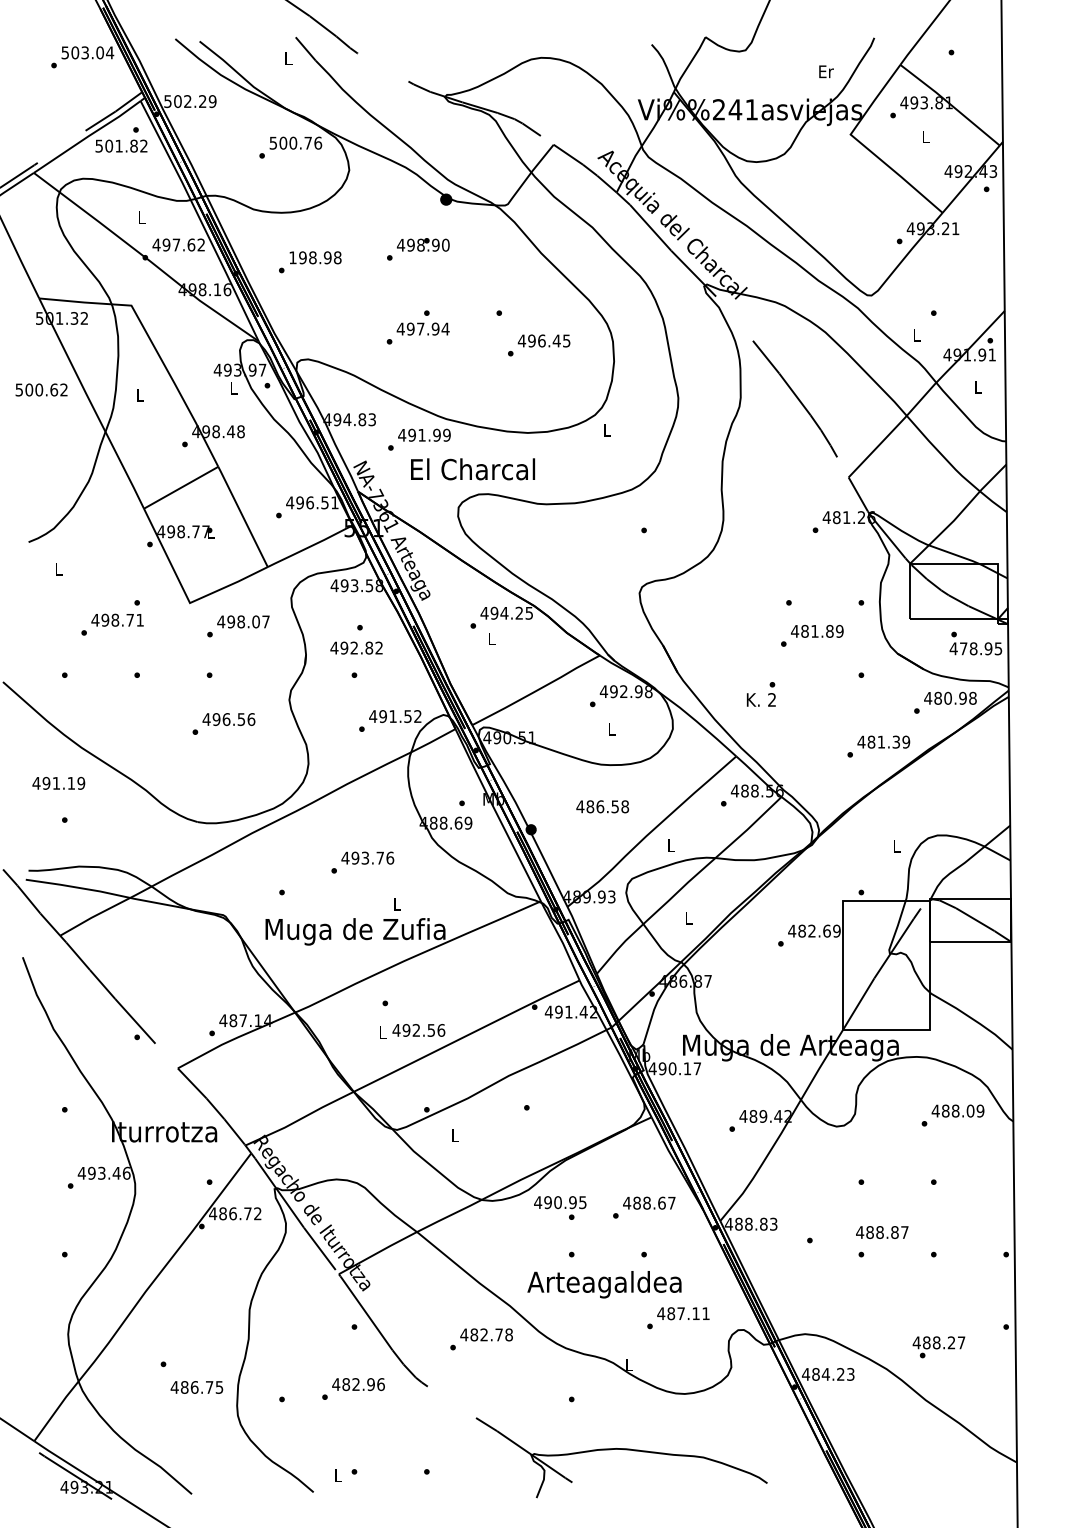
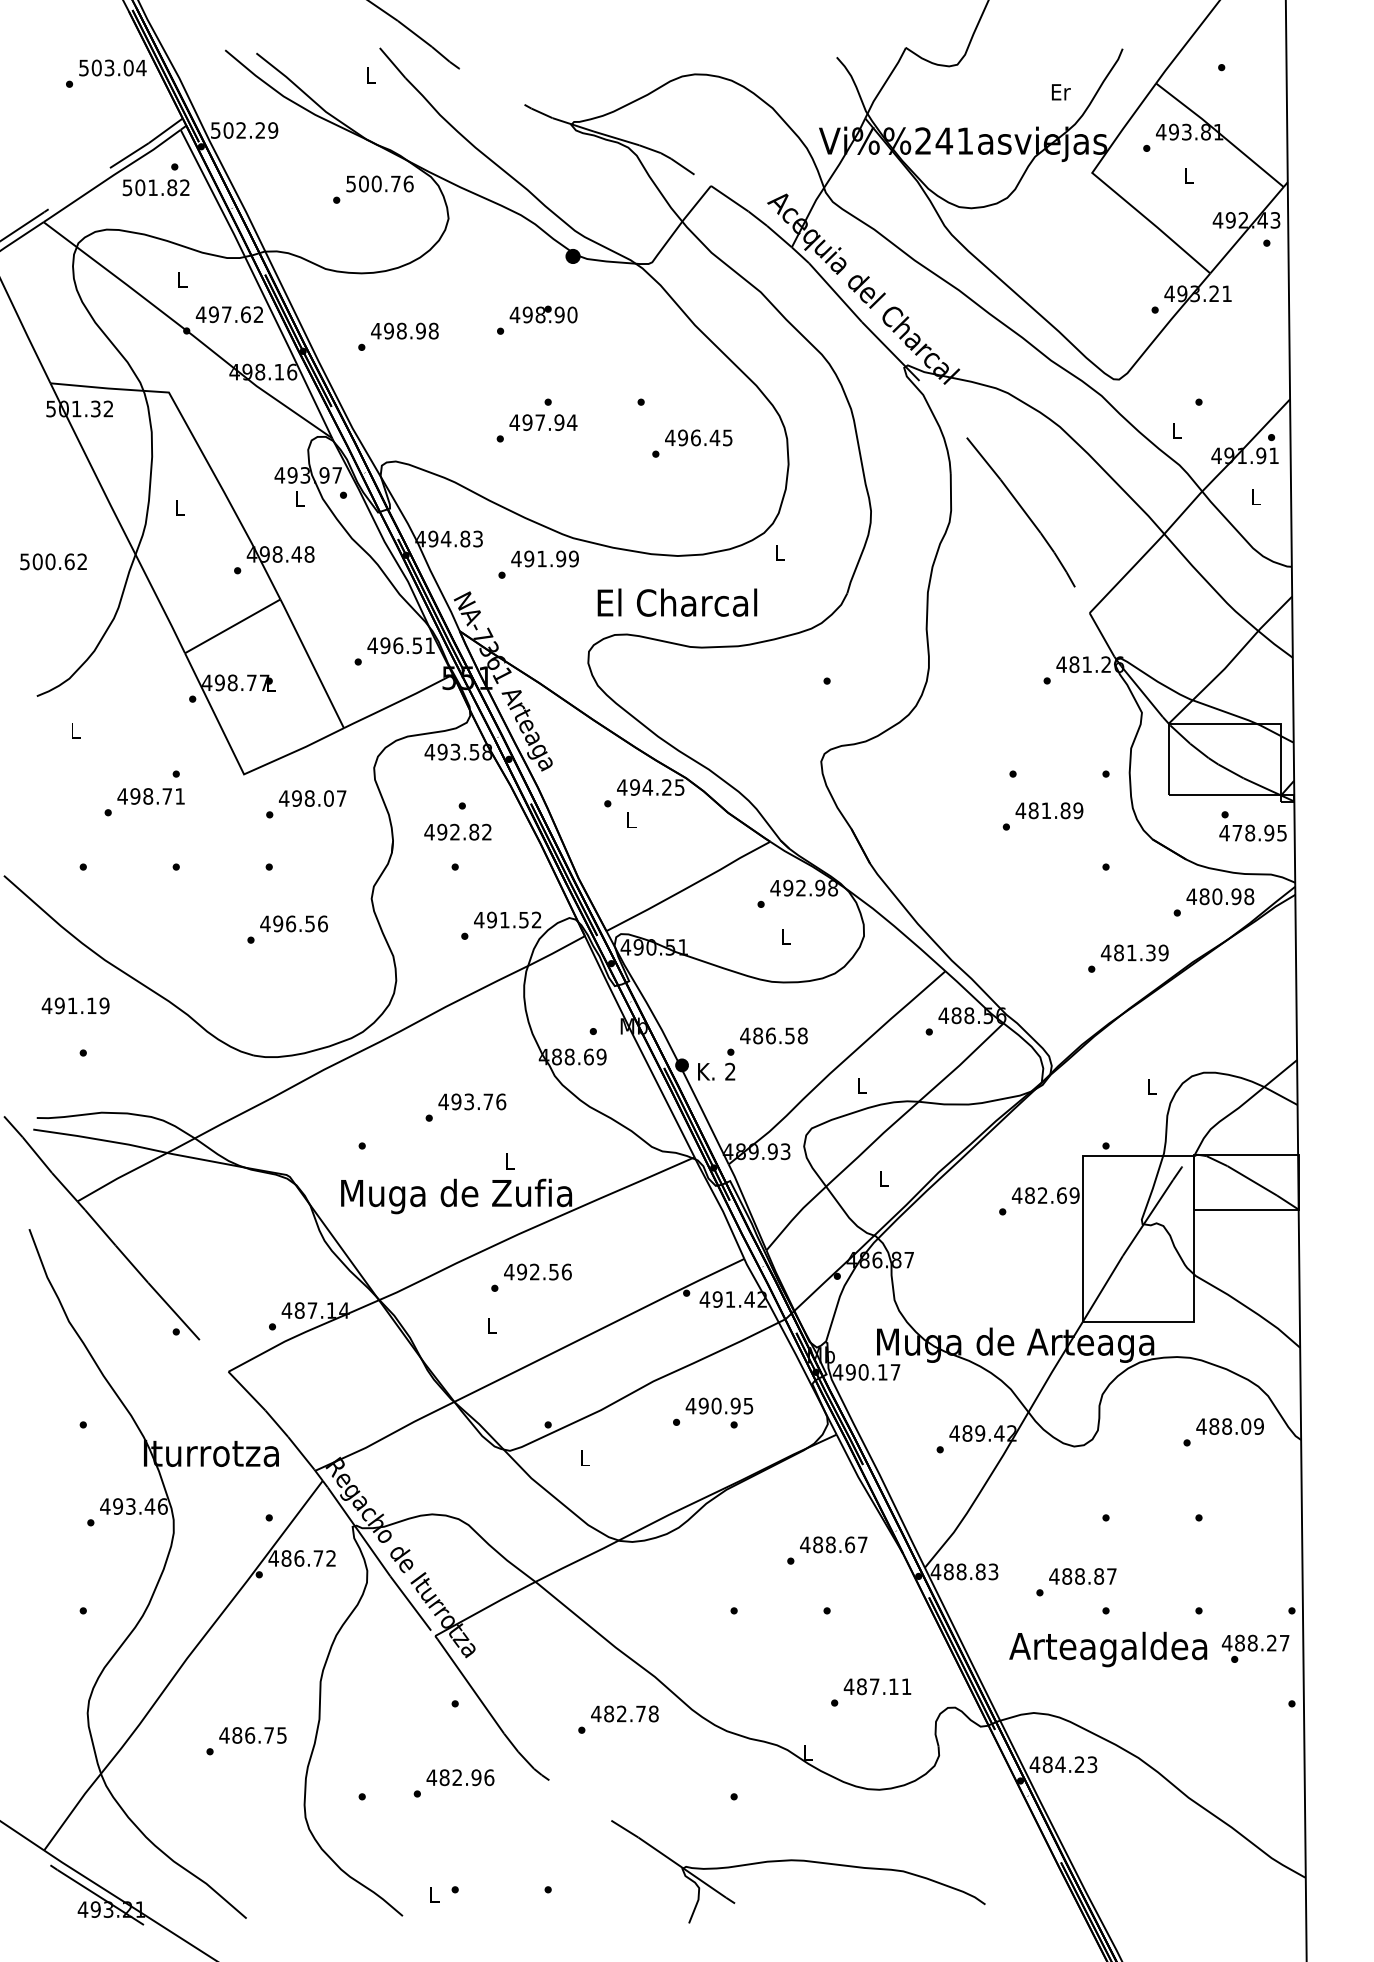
text: (293, 258) -> (376, 331), 198.98 -> 498.98
text: (41, 389) -> (53, 561), moved
text: (473, 469) -> (677, 602), moved
text: (761, 694) -> (716, 1064), moved
text: (418, 1029) -> (537, 1271), moved
text: (560, 1207) -> (719, 1412), moved
text: (881, 1232) -> (1082, 1576), moved
text: (604, 1284) -> (1108, 1649), moved
text: (938, 1347) -> (1255, 1648), moved
text: (196, 1387) -> (252, 1735), moved

